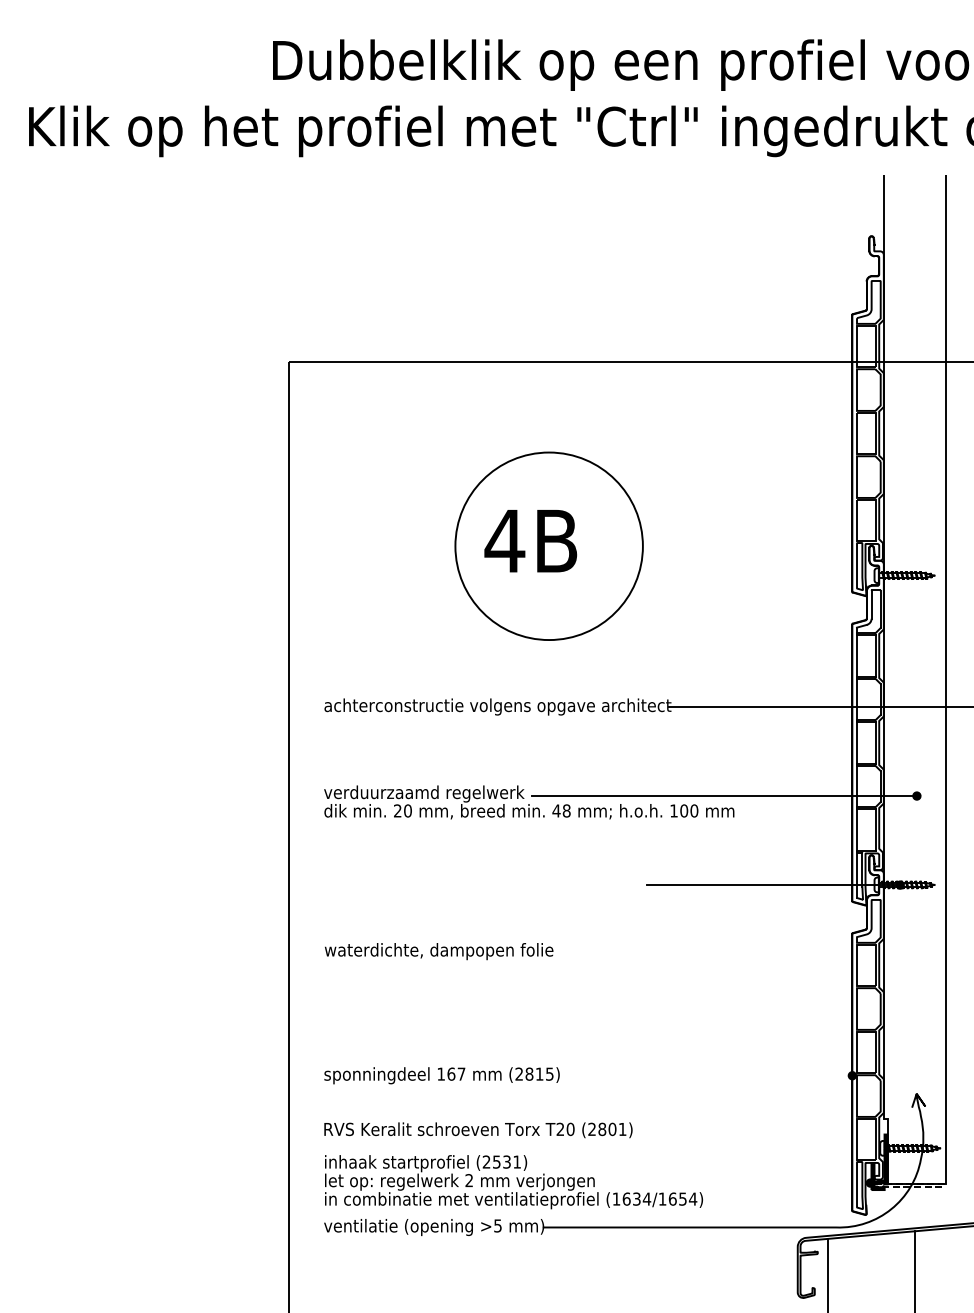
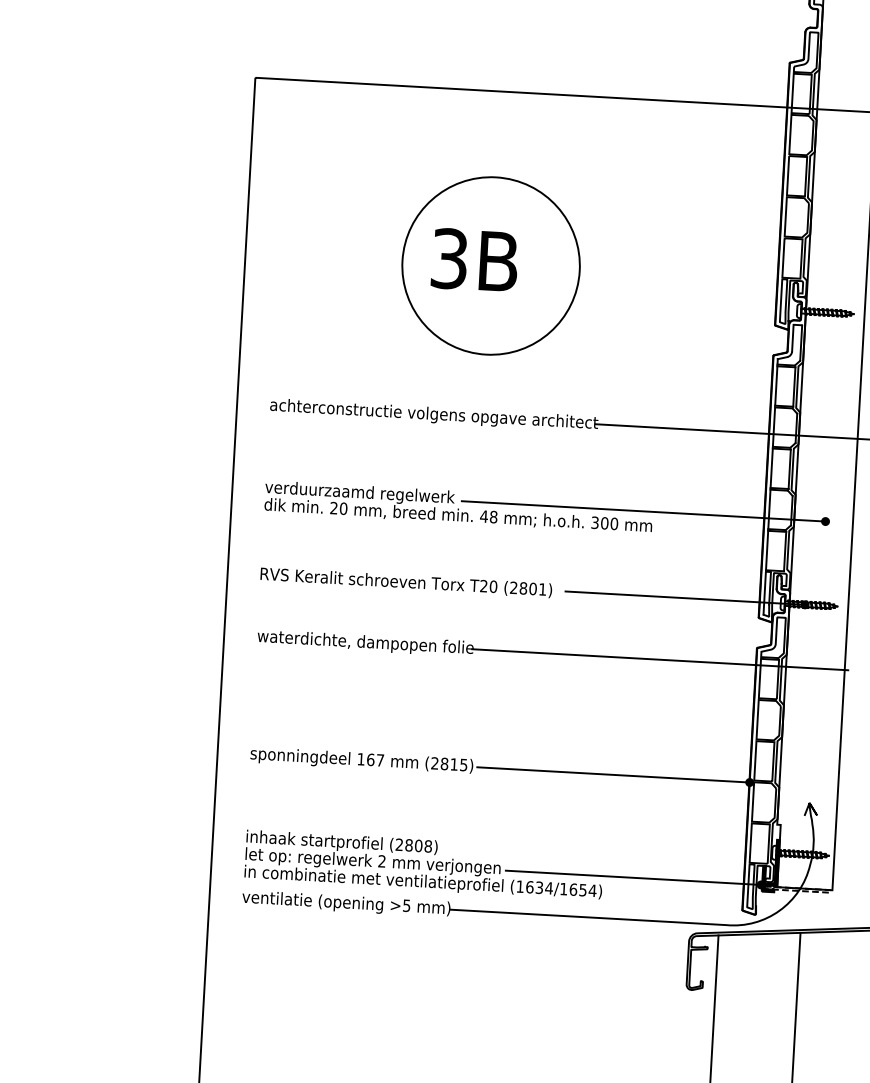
text: (504, 540) -> (449, 258), 4B -> 3B
text: (673, 810) -> (594, 522), 100 -> 300
line: (750, 951) -> (660, 659), added
line: (708, 1075) -> (613, 774), added
text: (478, 1130) -> (406, 582), moved
text: (507, 1161) -> (419, 845), (2531) -> (2808)
line: (735, 1183) -> (633, 878), added

